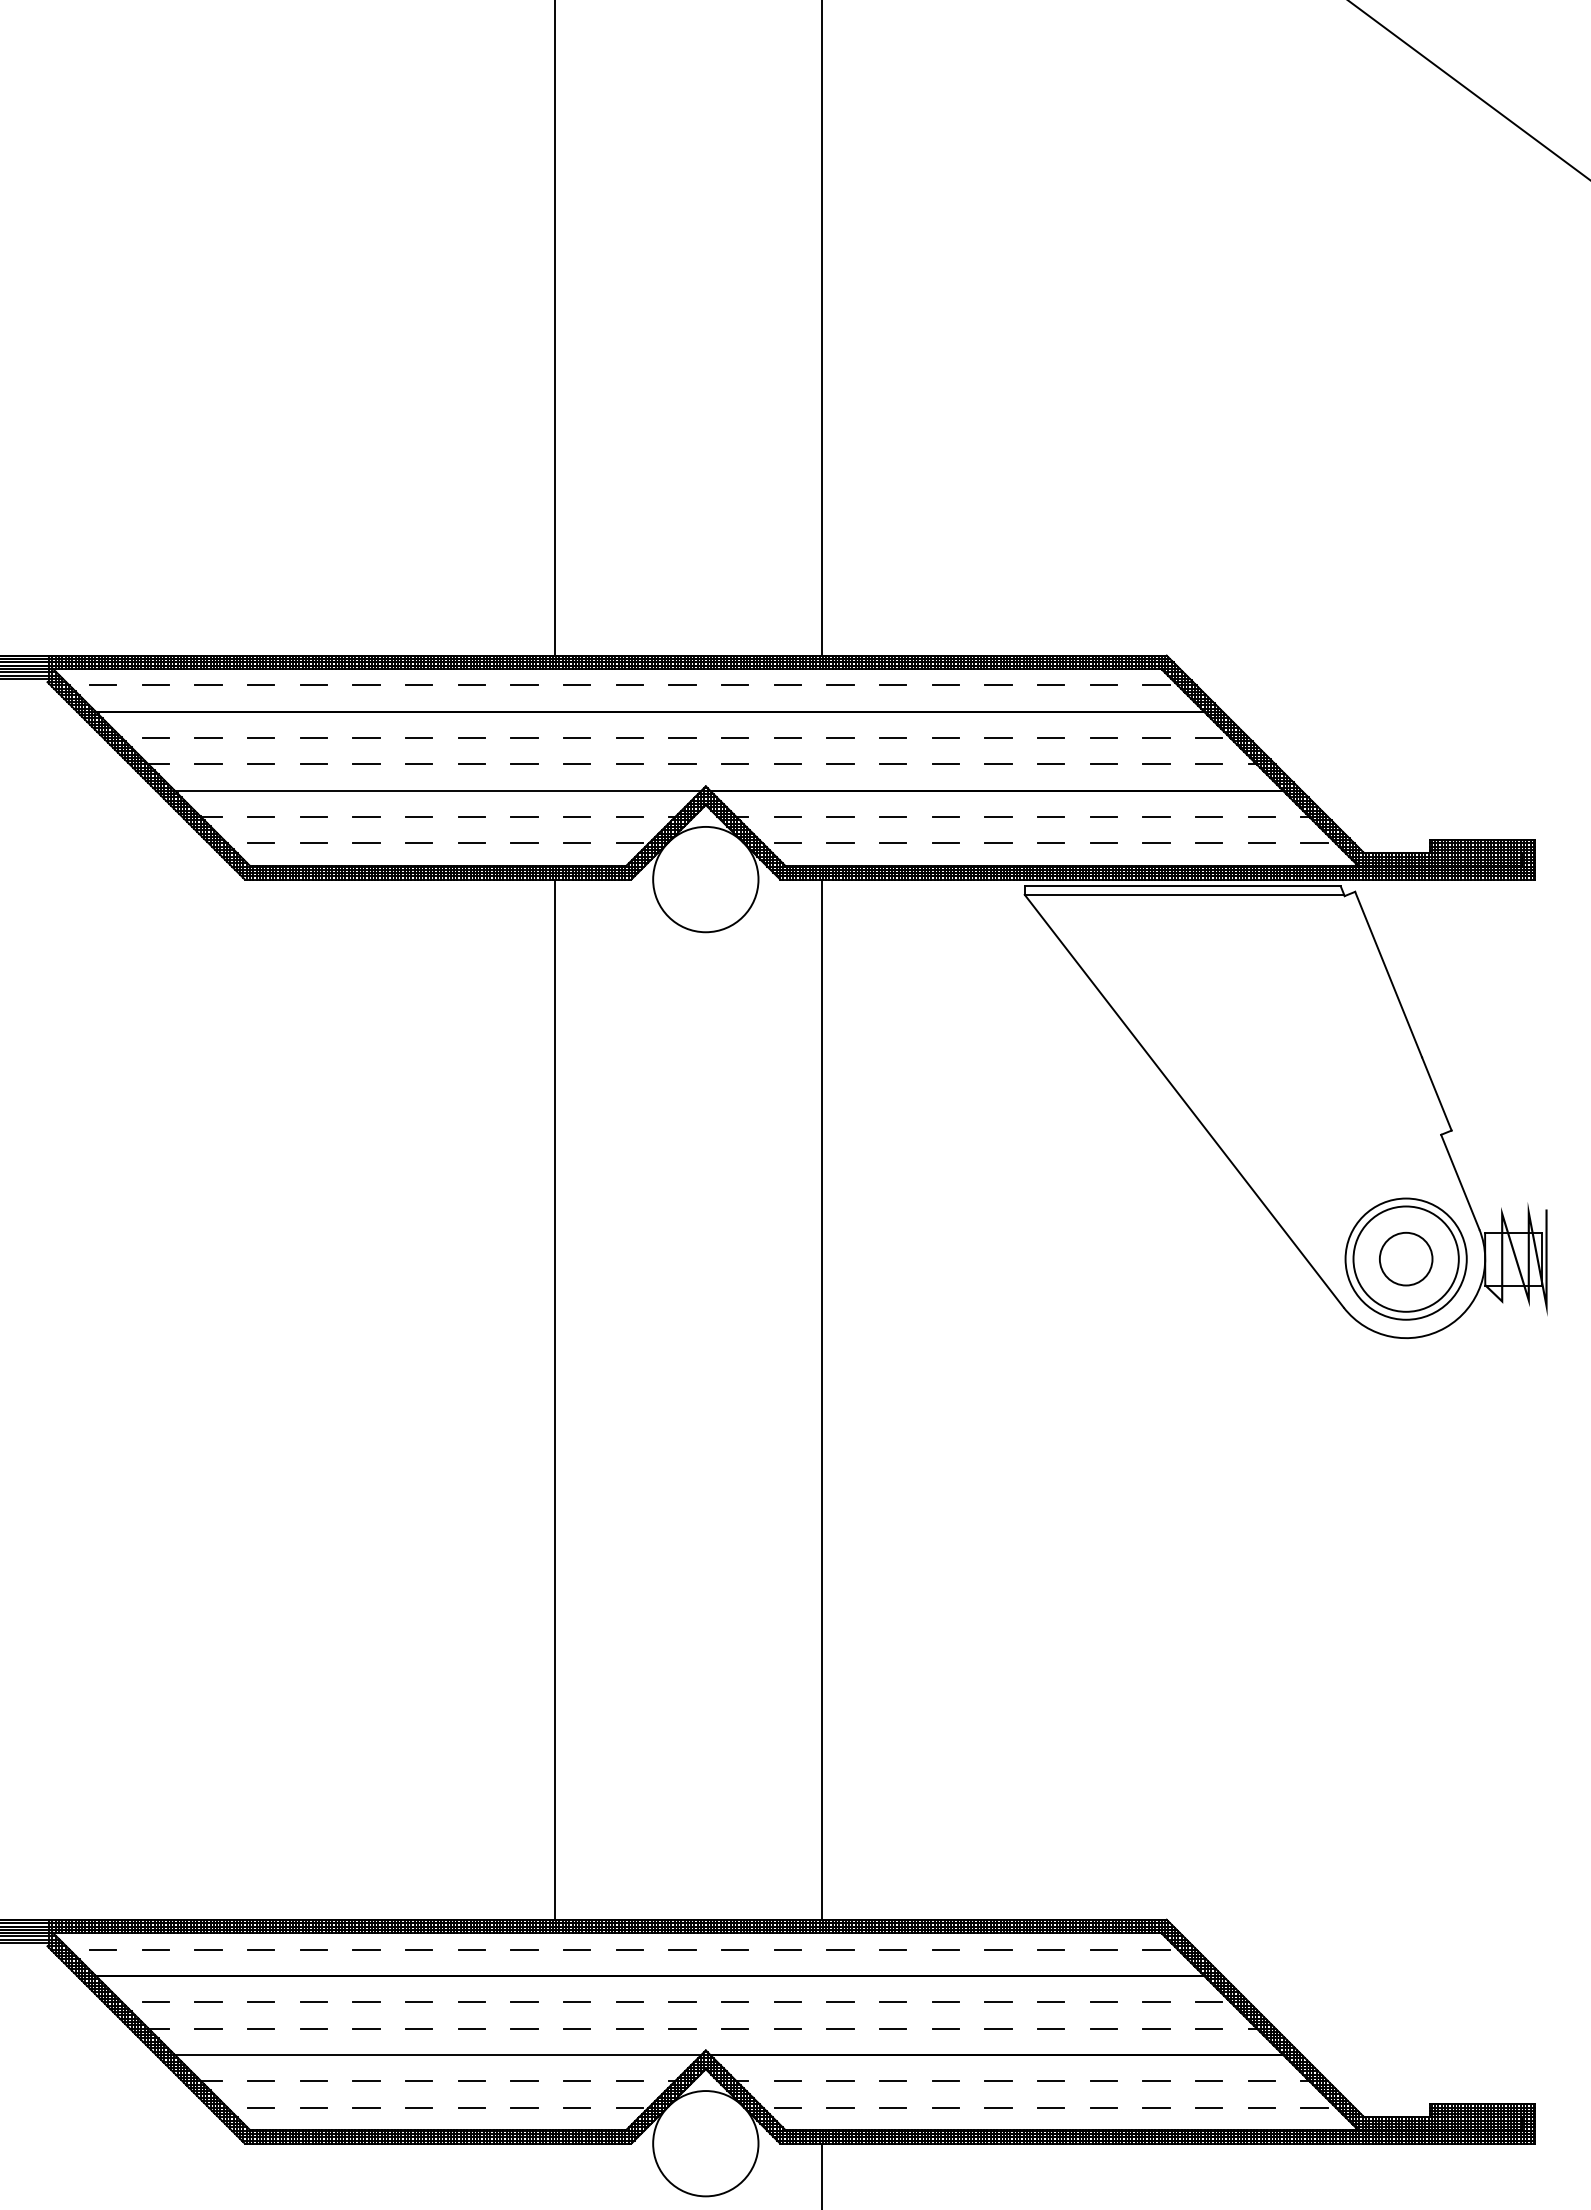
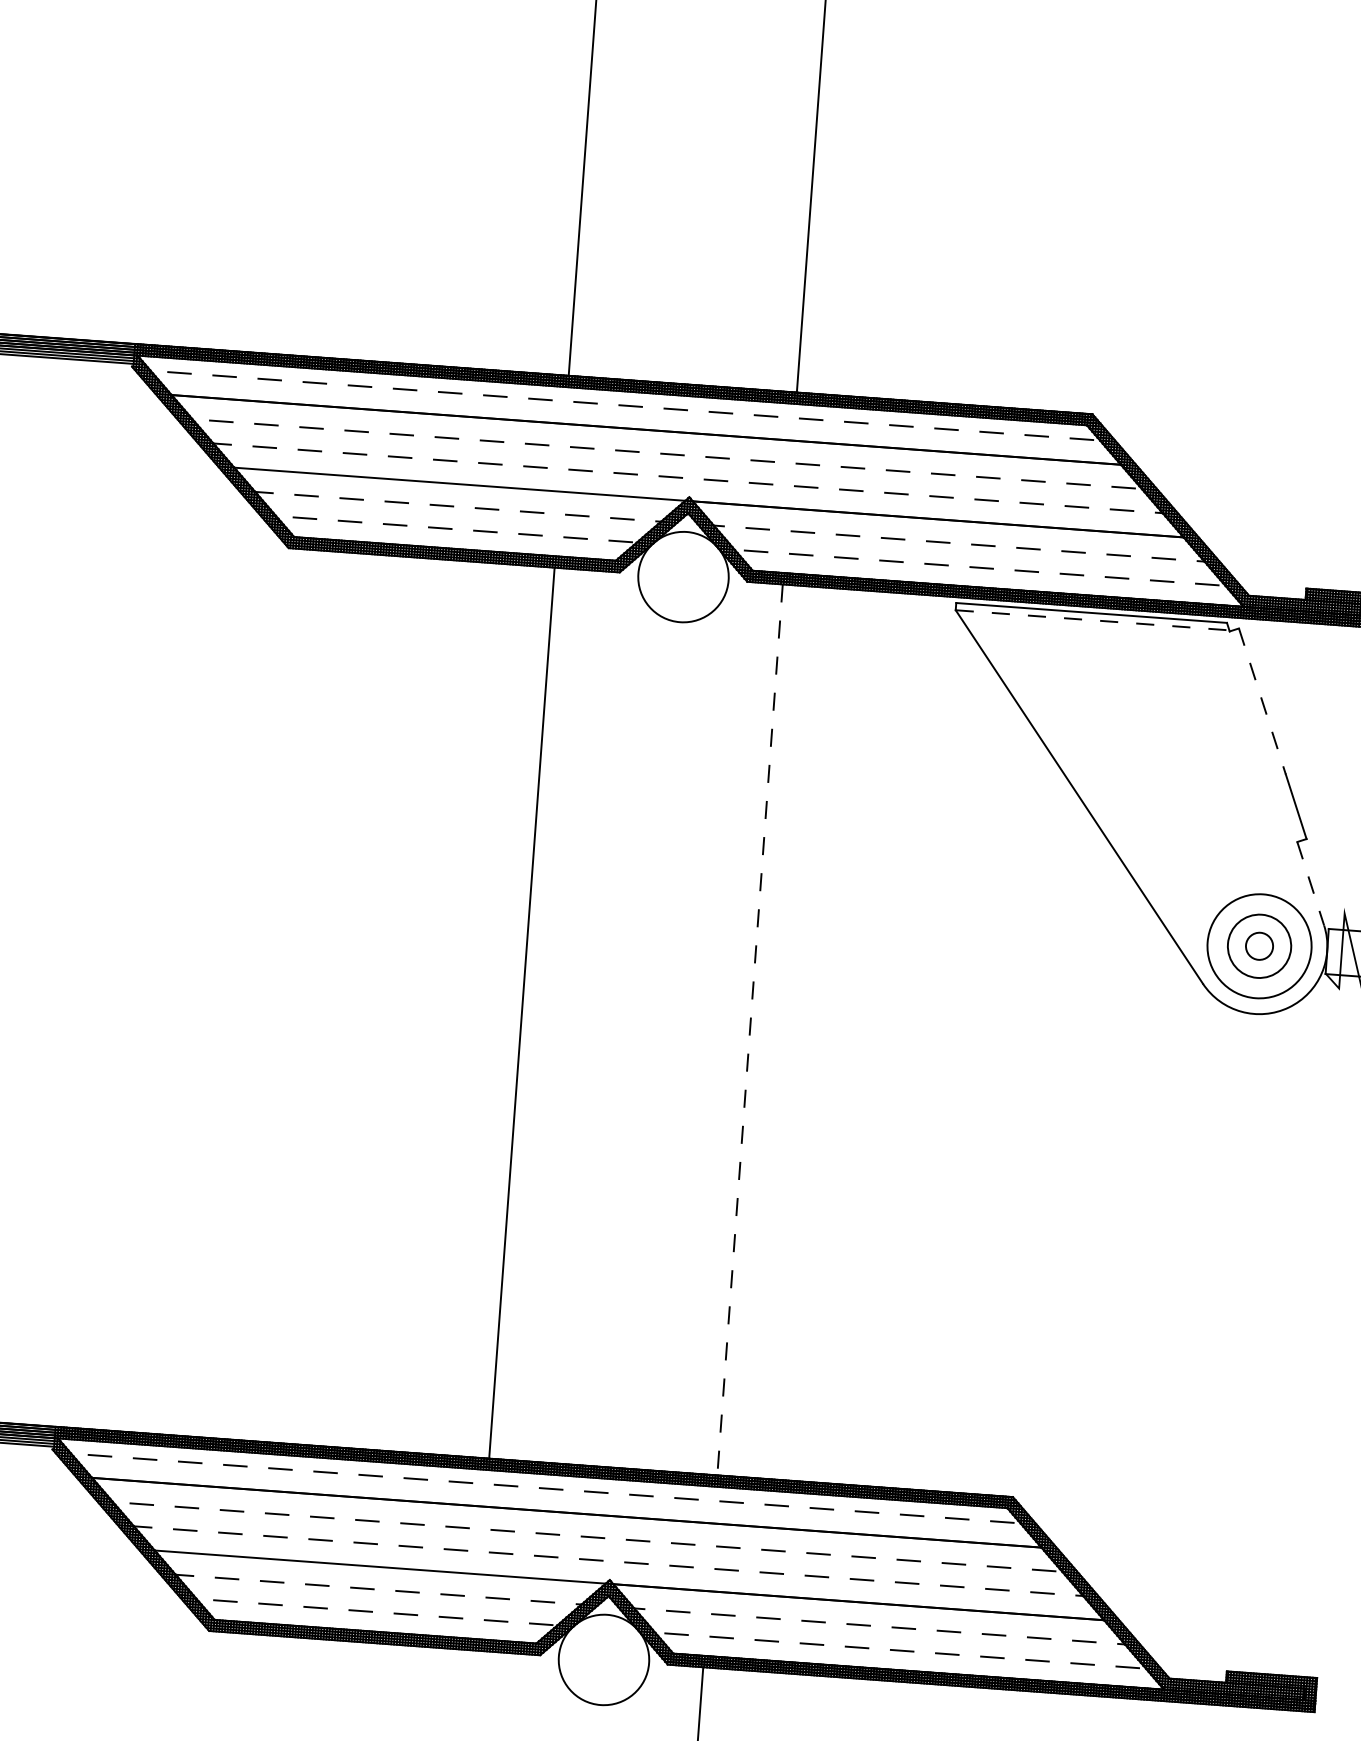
line: (1184, 894) -> (1092, 620), solid -> dashed
line: (1388, 975) -> (1262, 702), solid -> dashed
line: (1460, 1182) -> (1310, 884), solid -> dashed
circle: (1405, 1258) -> (1259, 945), size x0.6
circle: (1405, 1258) -> (1259, 945), size x0.7
line: (821, 1400) -> (749, 1030), solid -> dashed

